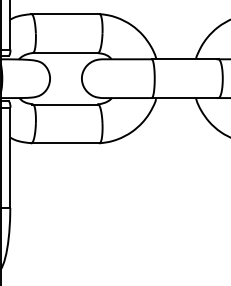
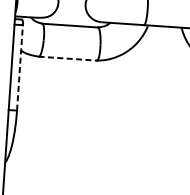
line: (66, 143) -> (68, 58), solid -> dashed
line: (10, 157) -> (20, 67), solid -> dashed

